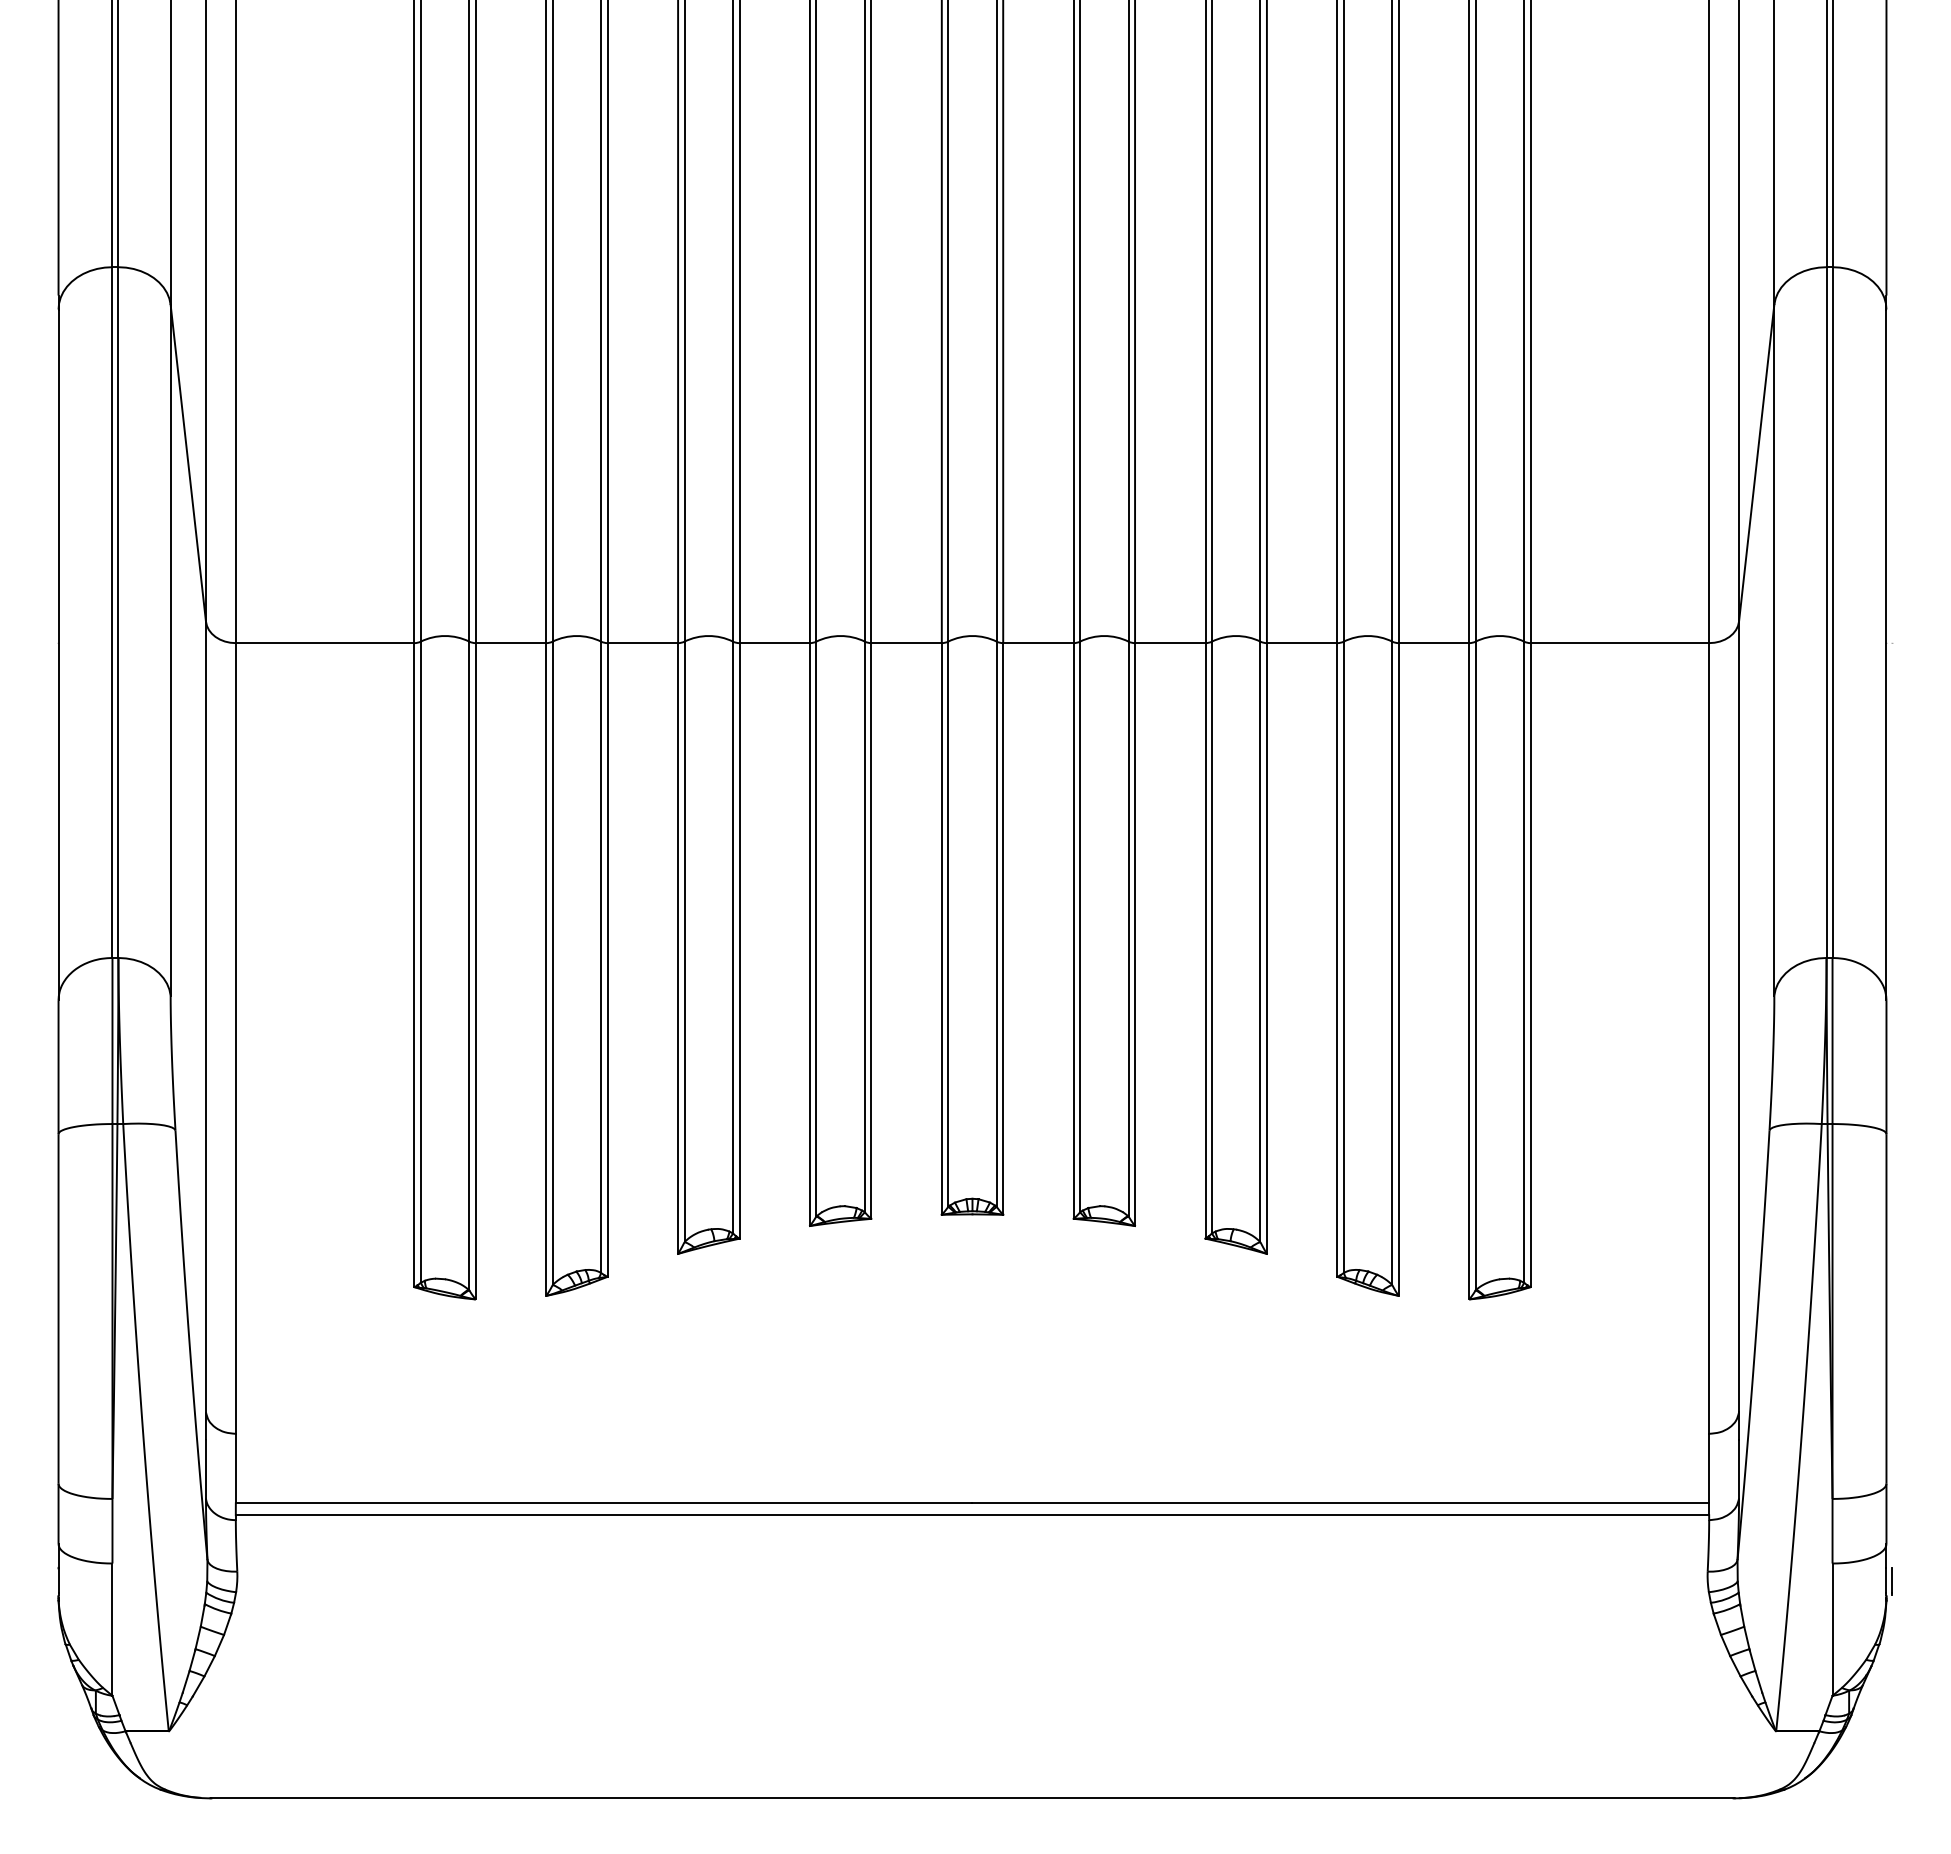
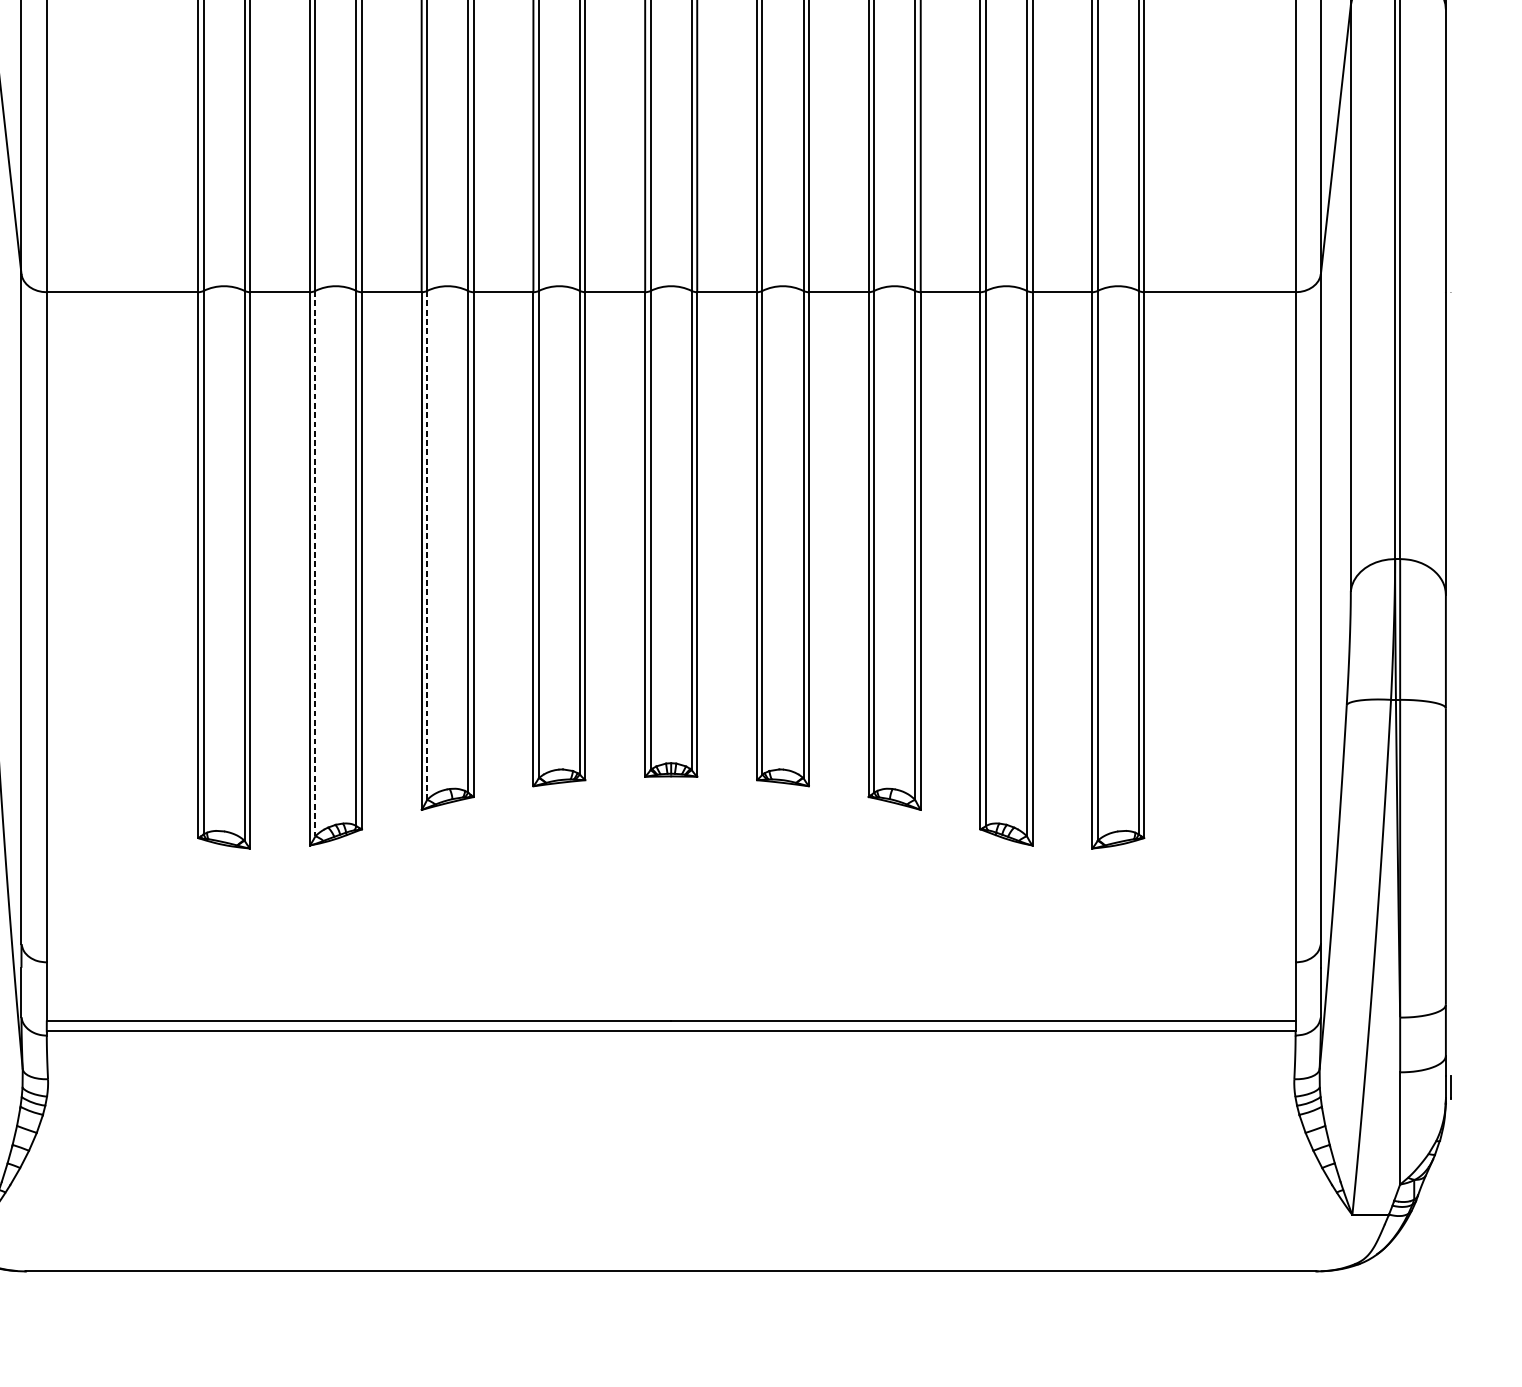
line: (684, 942) -> (427, 545), solid -> dashed
line: (552, 963) -> (315, 563), solid -> dashed

